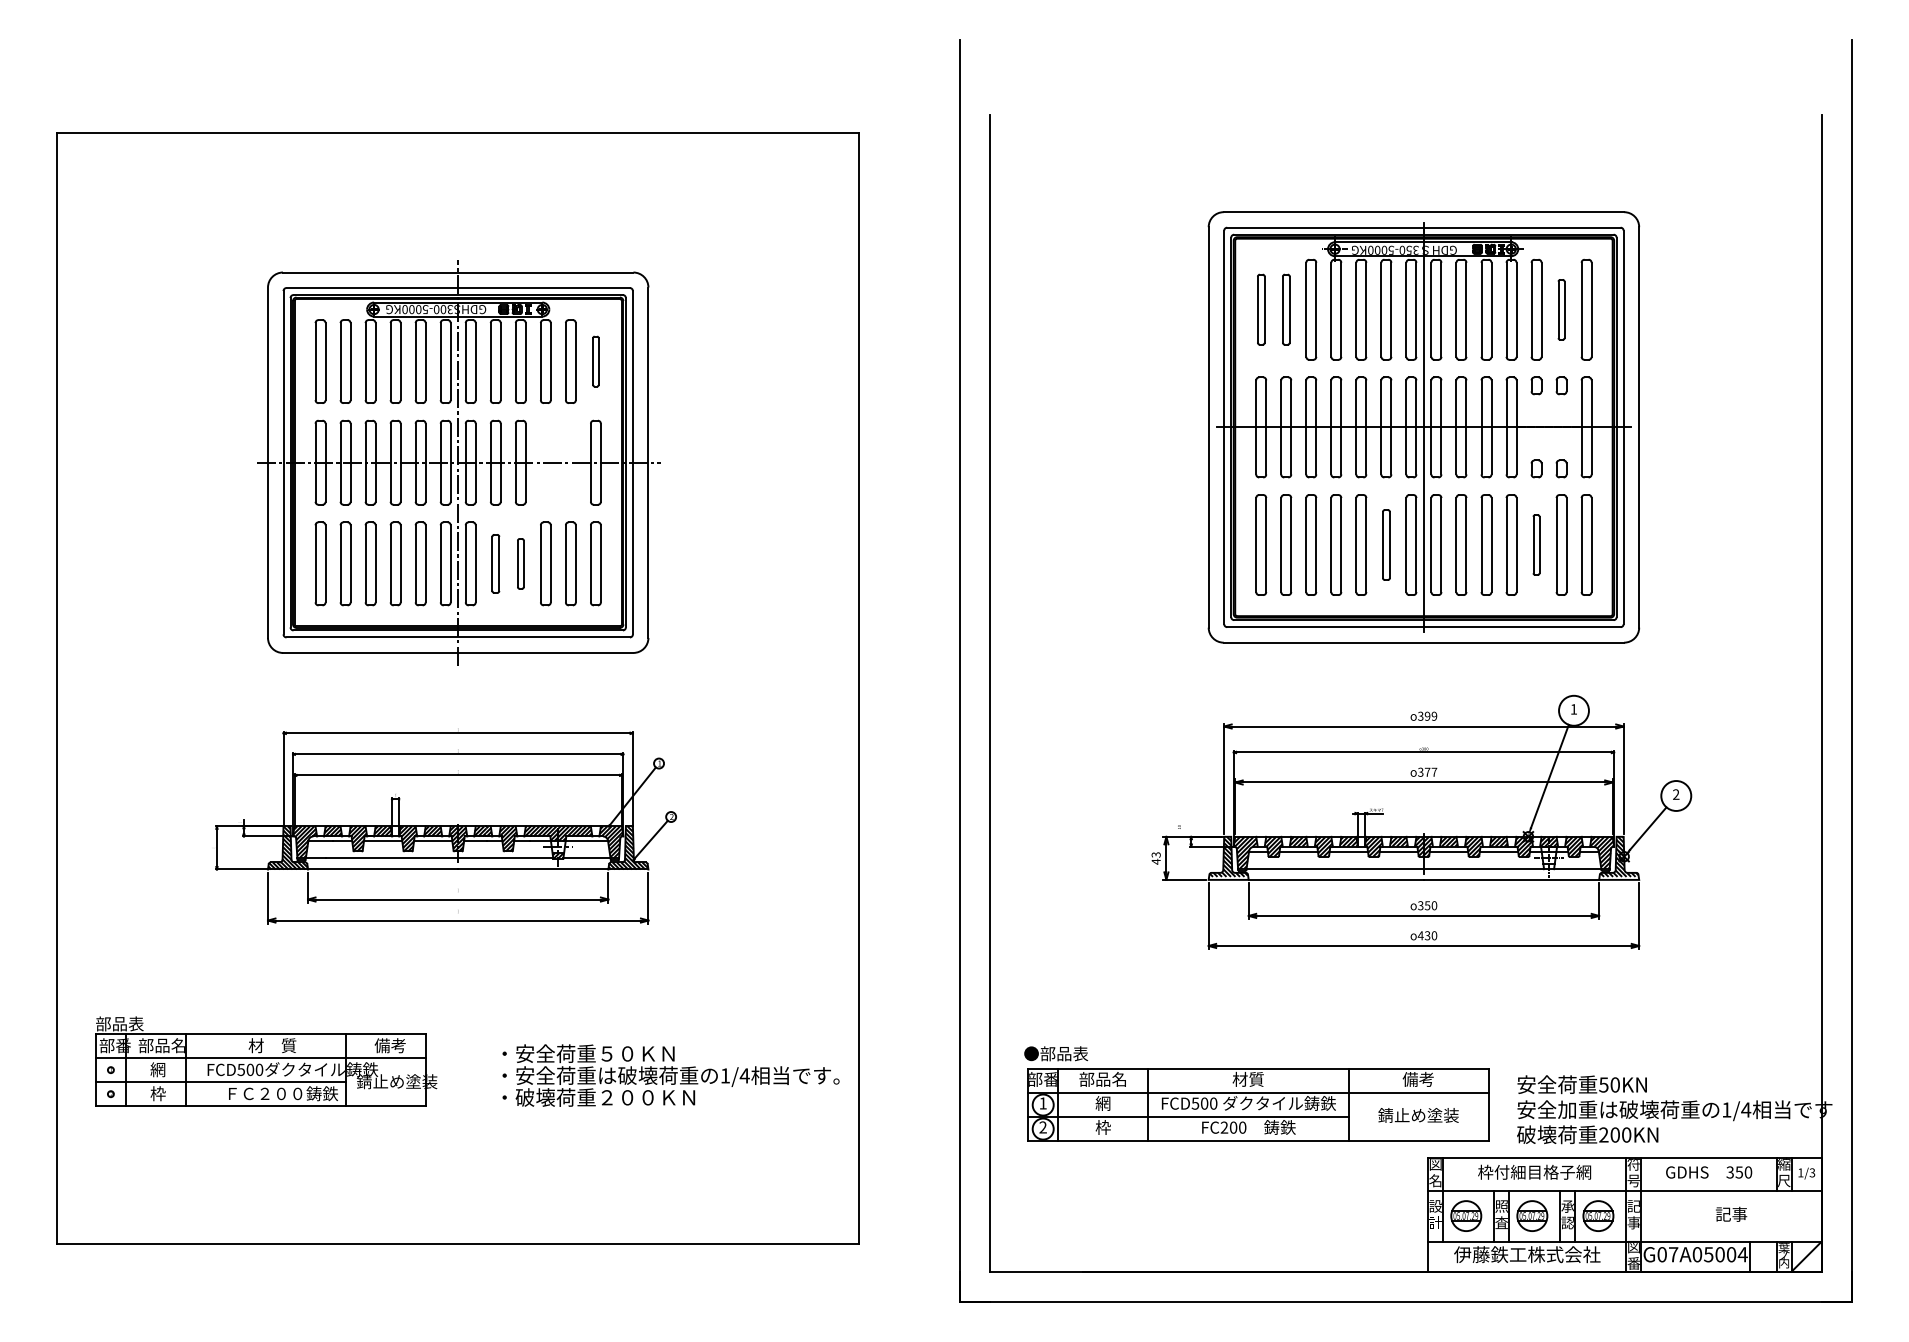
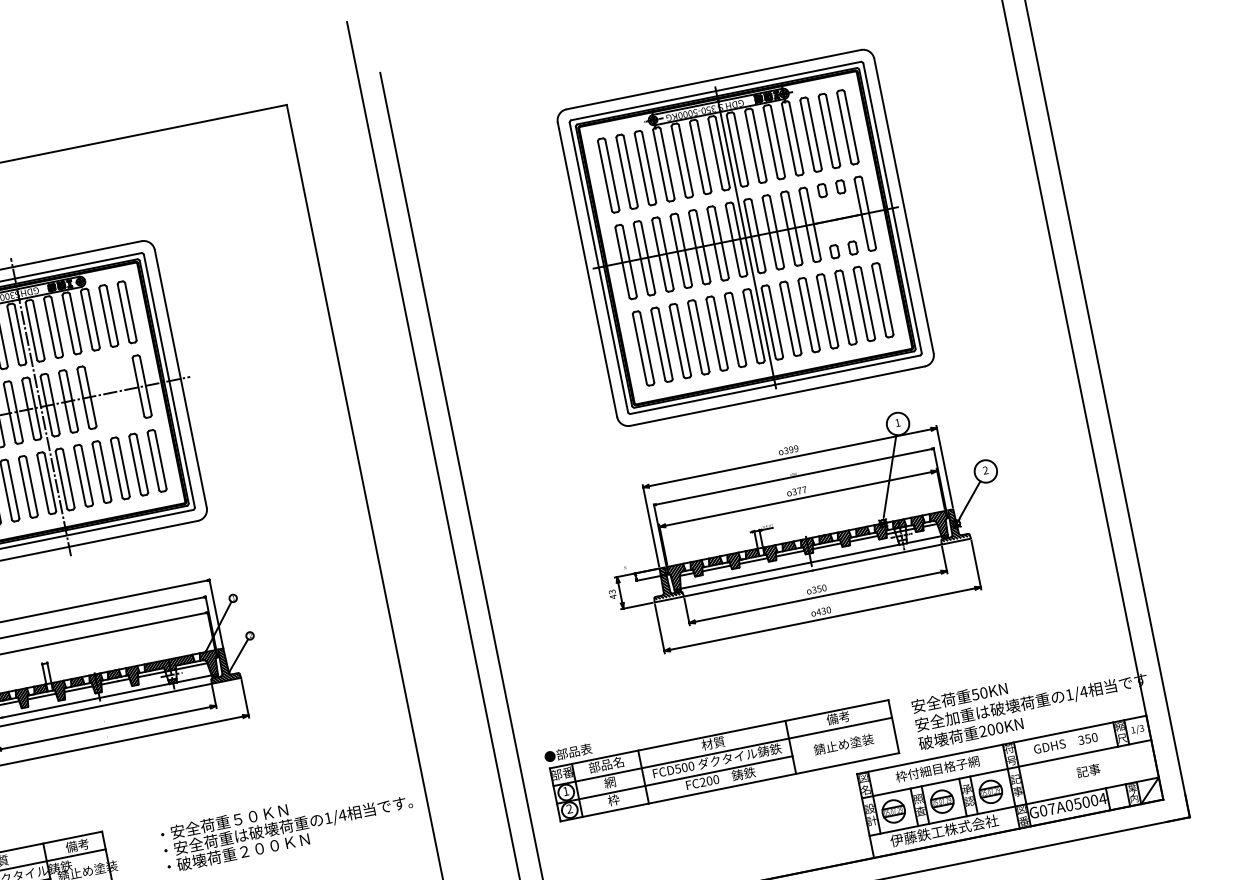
part: (1261, 309) -> (608, 175), size x1.43
part: (1286, 309) -> (627, 171), size x1.43
part: (1561, 309) -> (829, 130), size x1.67
part: (595, 361) -> (126, 312), size x1.67
part: (1386, 544) -> (735, 329), size x1.43
part: (1536, 544) -> (845, 307), size x1.67
part: (495, 563) -> (83, 475), size x1.43
part: (520, 563) -> (101, 471), size x1.67

